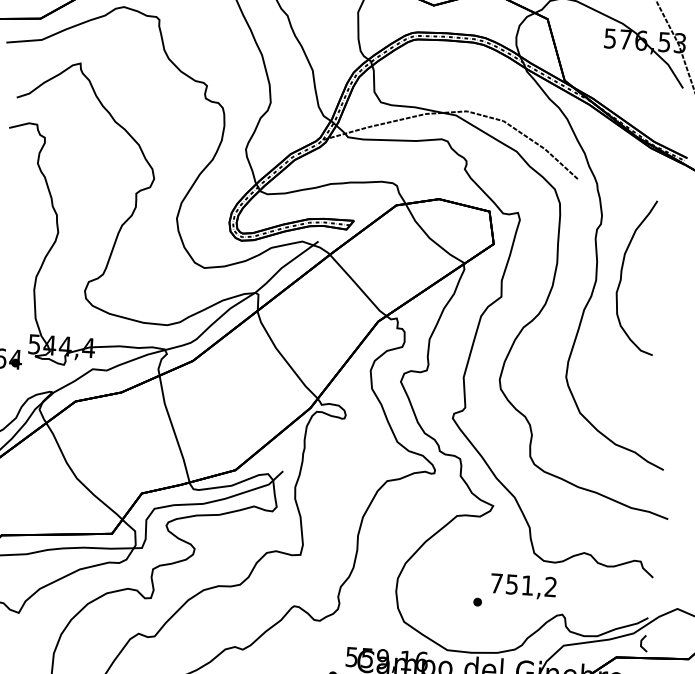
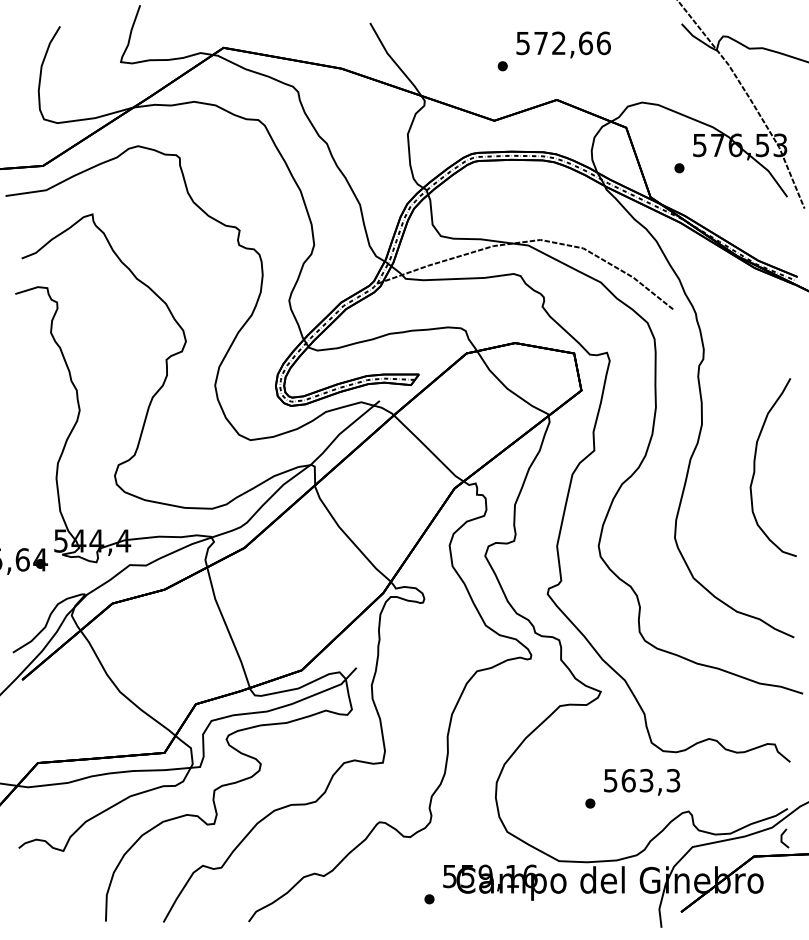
part: (591, 57) -> (679, 168), added
curve: (622, 276) -> (755, 467), moved
text: (524, 585) -> (642, 780), 751,2 -> 563,3

